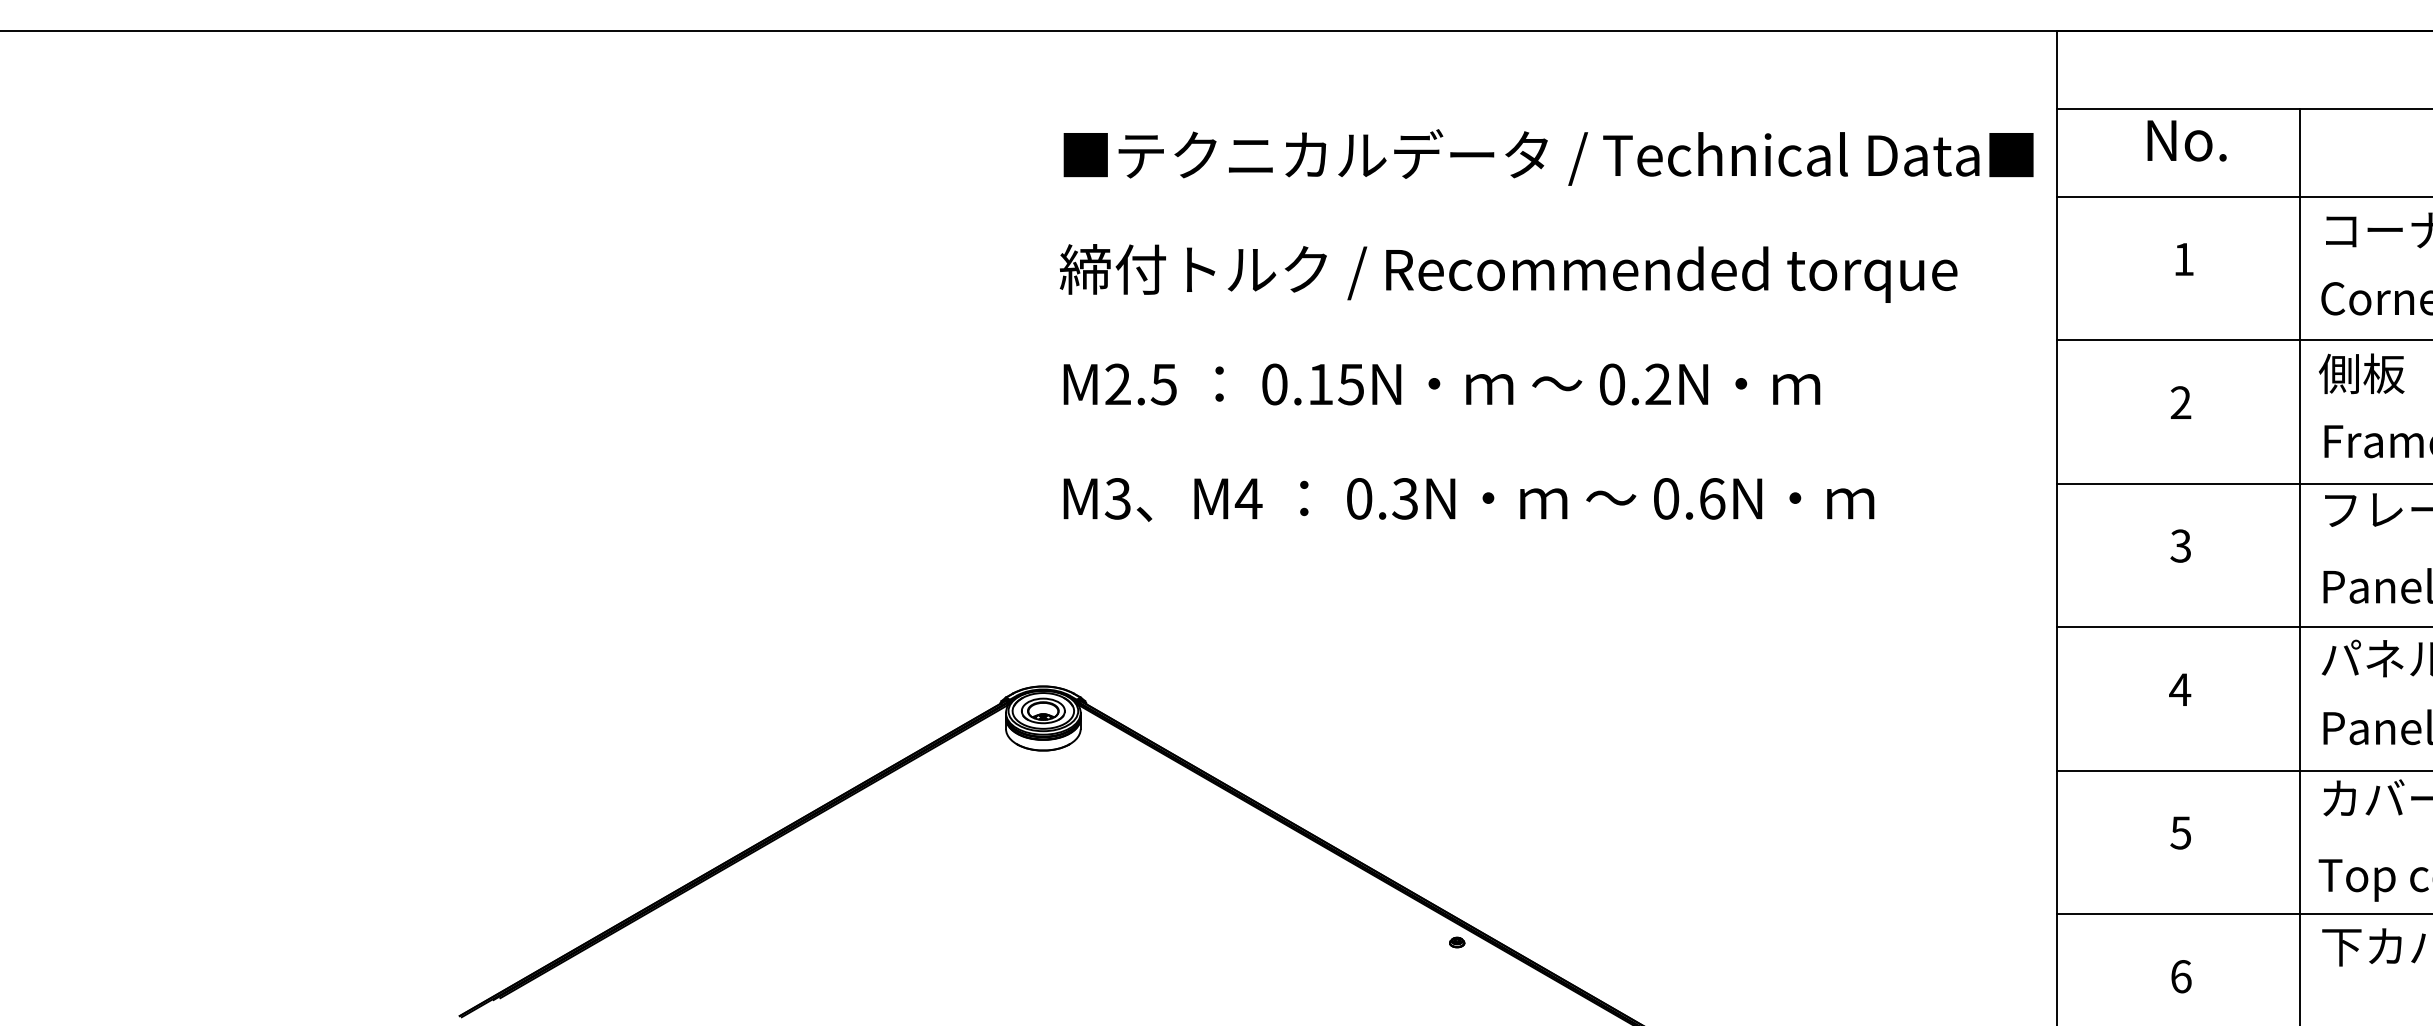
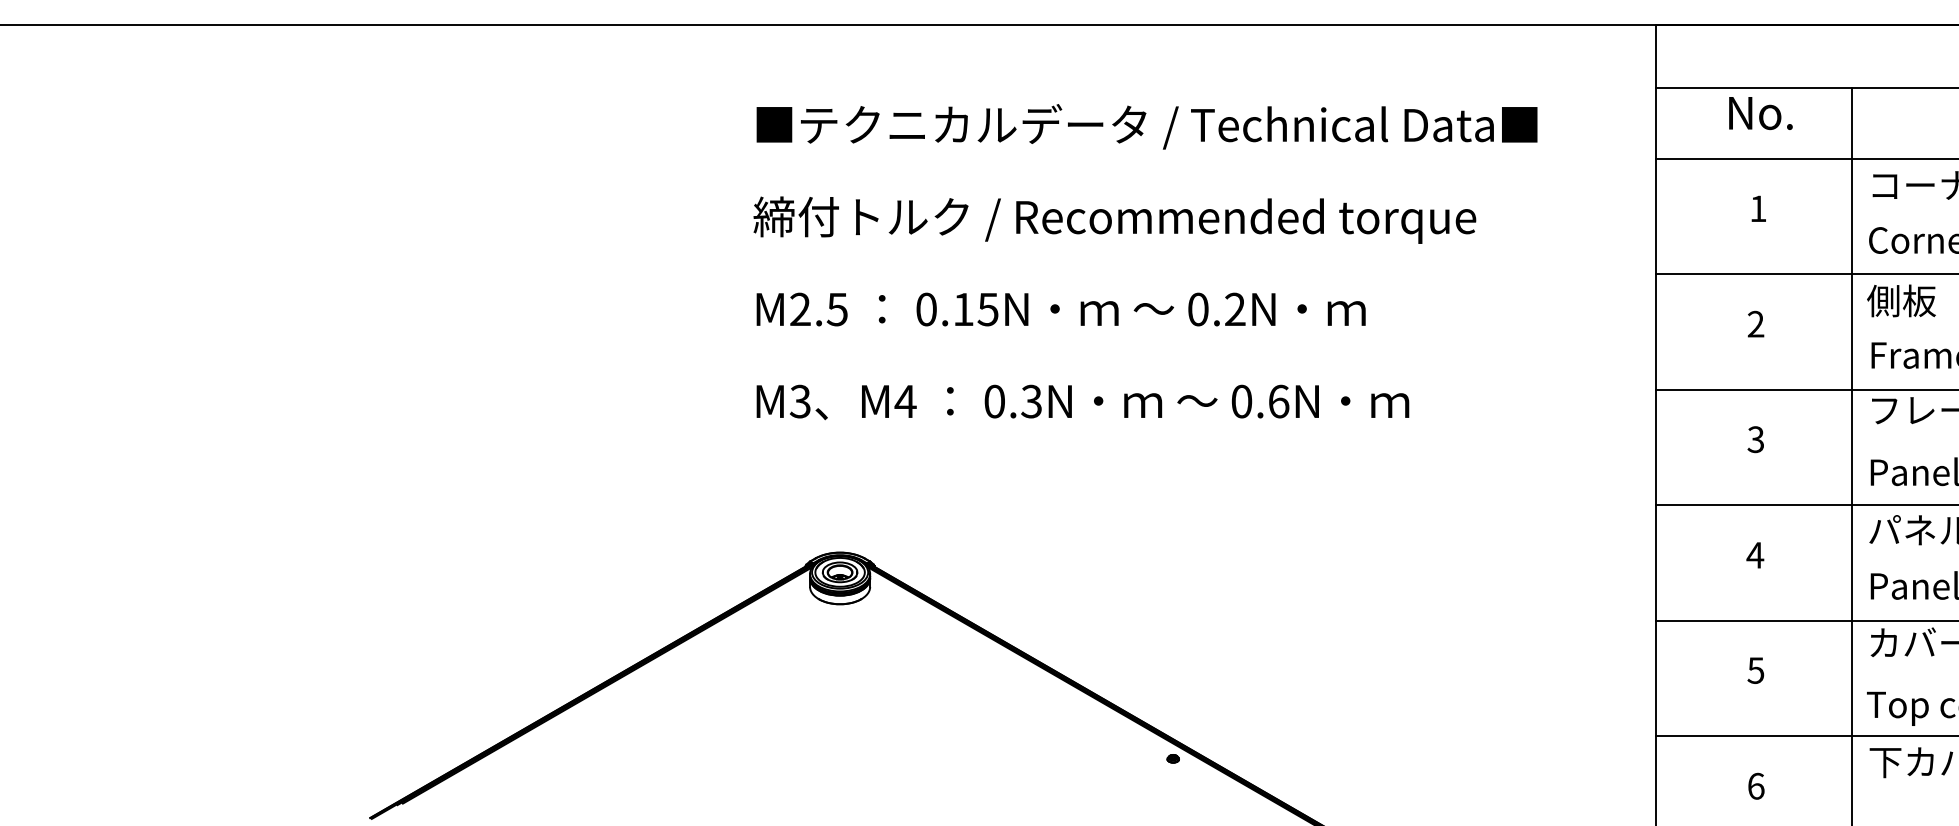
text: (1546, 325) -> (1145, 262), moved

